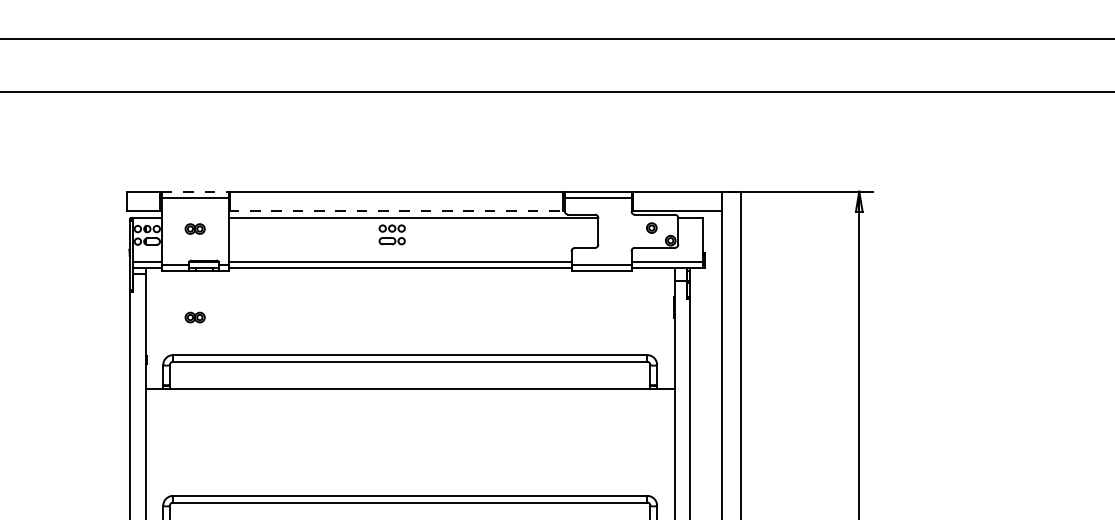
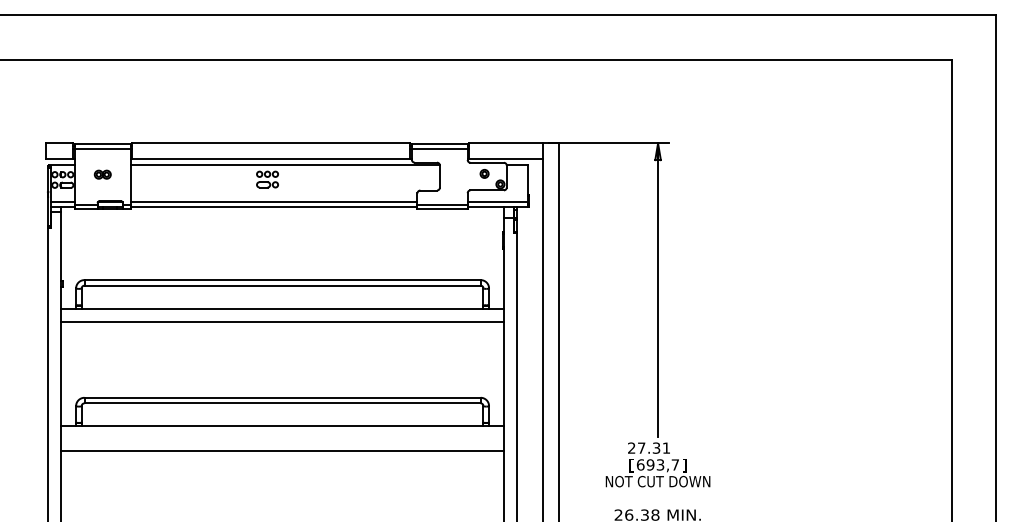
line: (194, 191) -> (102, 143), dashed -> solid
line: (396, 210) -> (271, 159), dashed -> solid
part: (194, 317) -> (102, 248), removed
line: (410, 404) -> (282, 321), added

